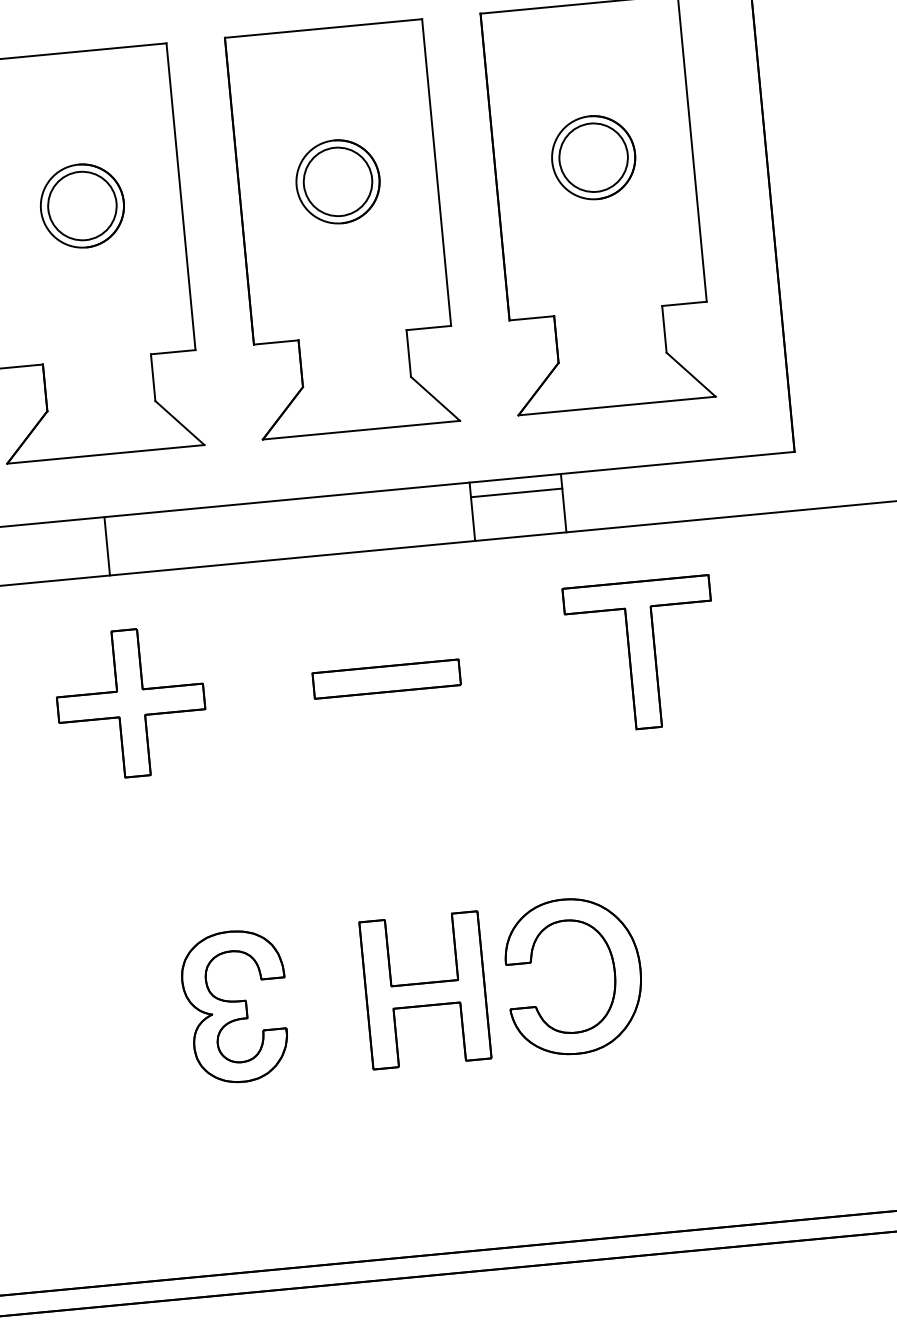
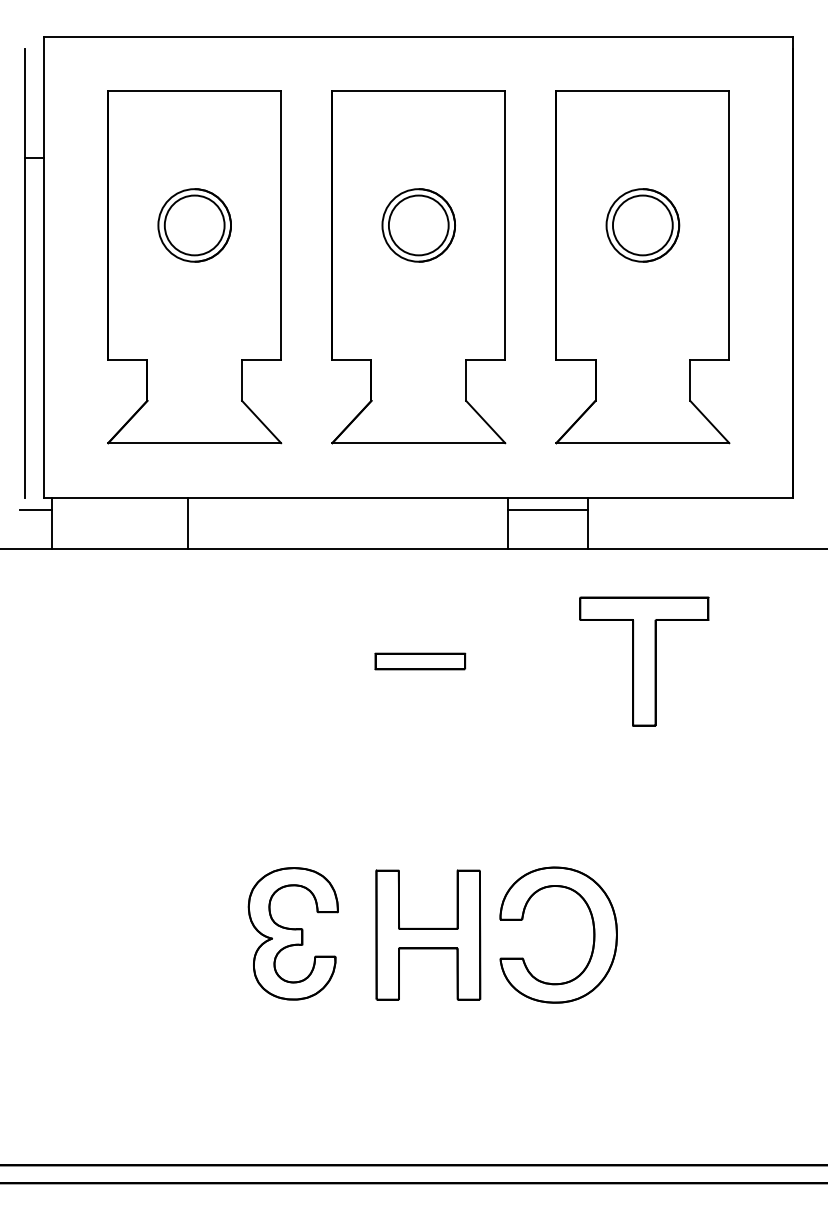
part: (387, 679) -> (420, 661), size x0.7
part: (131, 703) -> (196, 661), removed
part: (234, 1006) -> (292, 933), moved

